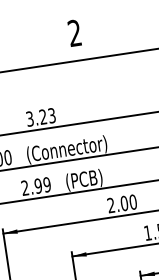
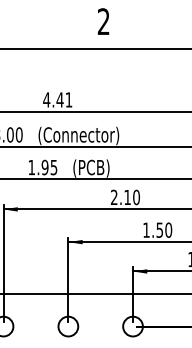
text: (40, 116) -> (57, 99), 3.23 -> 4.41
text: (35, 185) -> (42, 166), 2.99 -> 1.95
text: (124, 203) -> (127, 197), 2.00 -> 2.10

